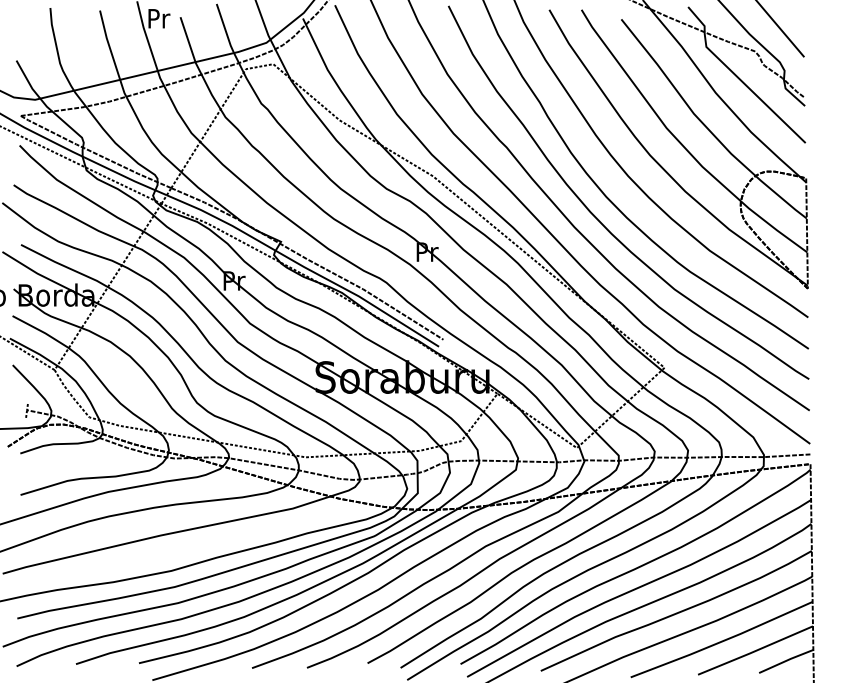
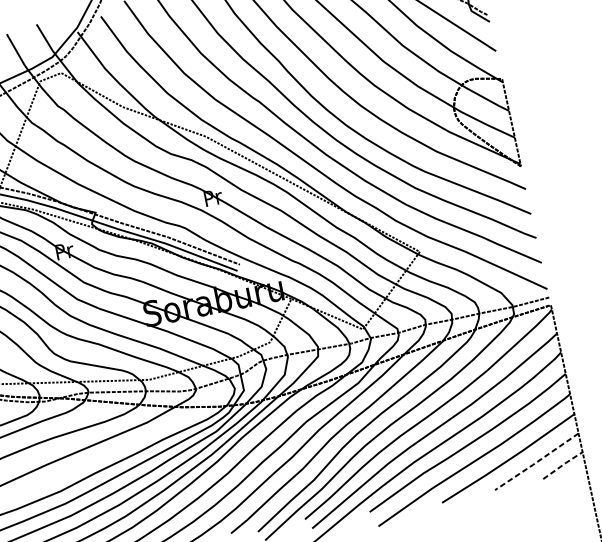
line: (755, 651) -> (536, 462), solid -> dashed
line: (786, 660) -> (563, 464), solid -> dashed

